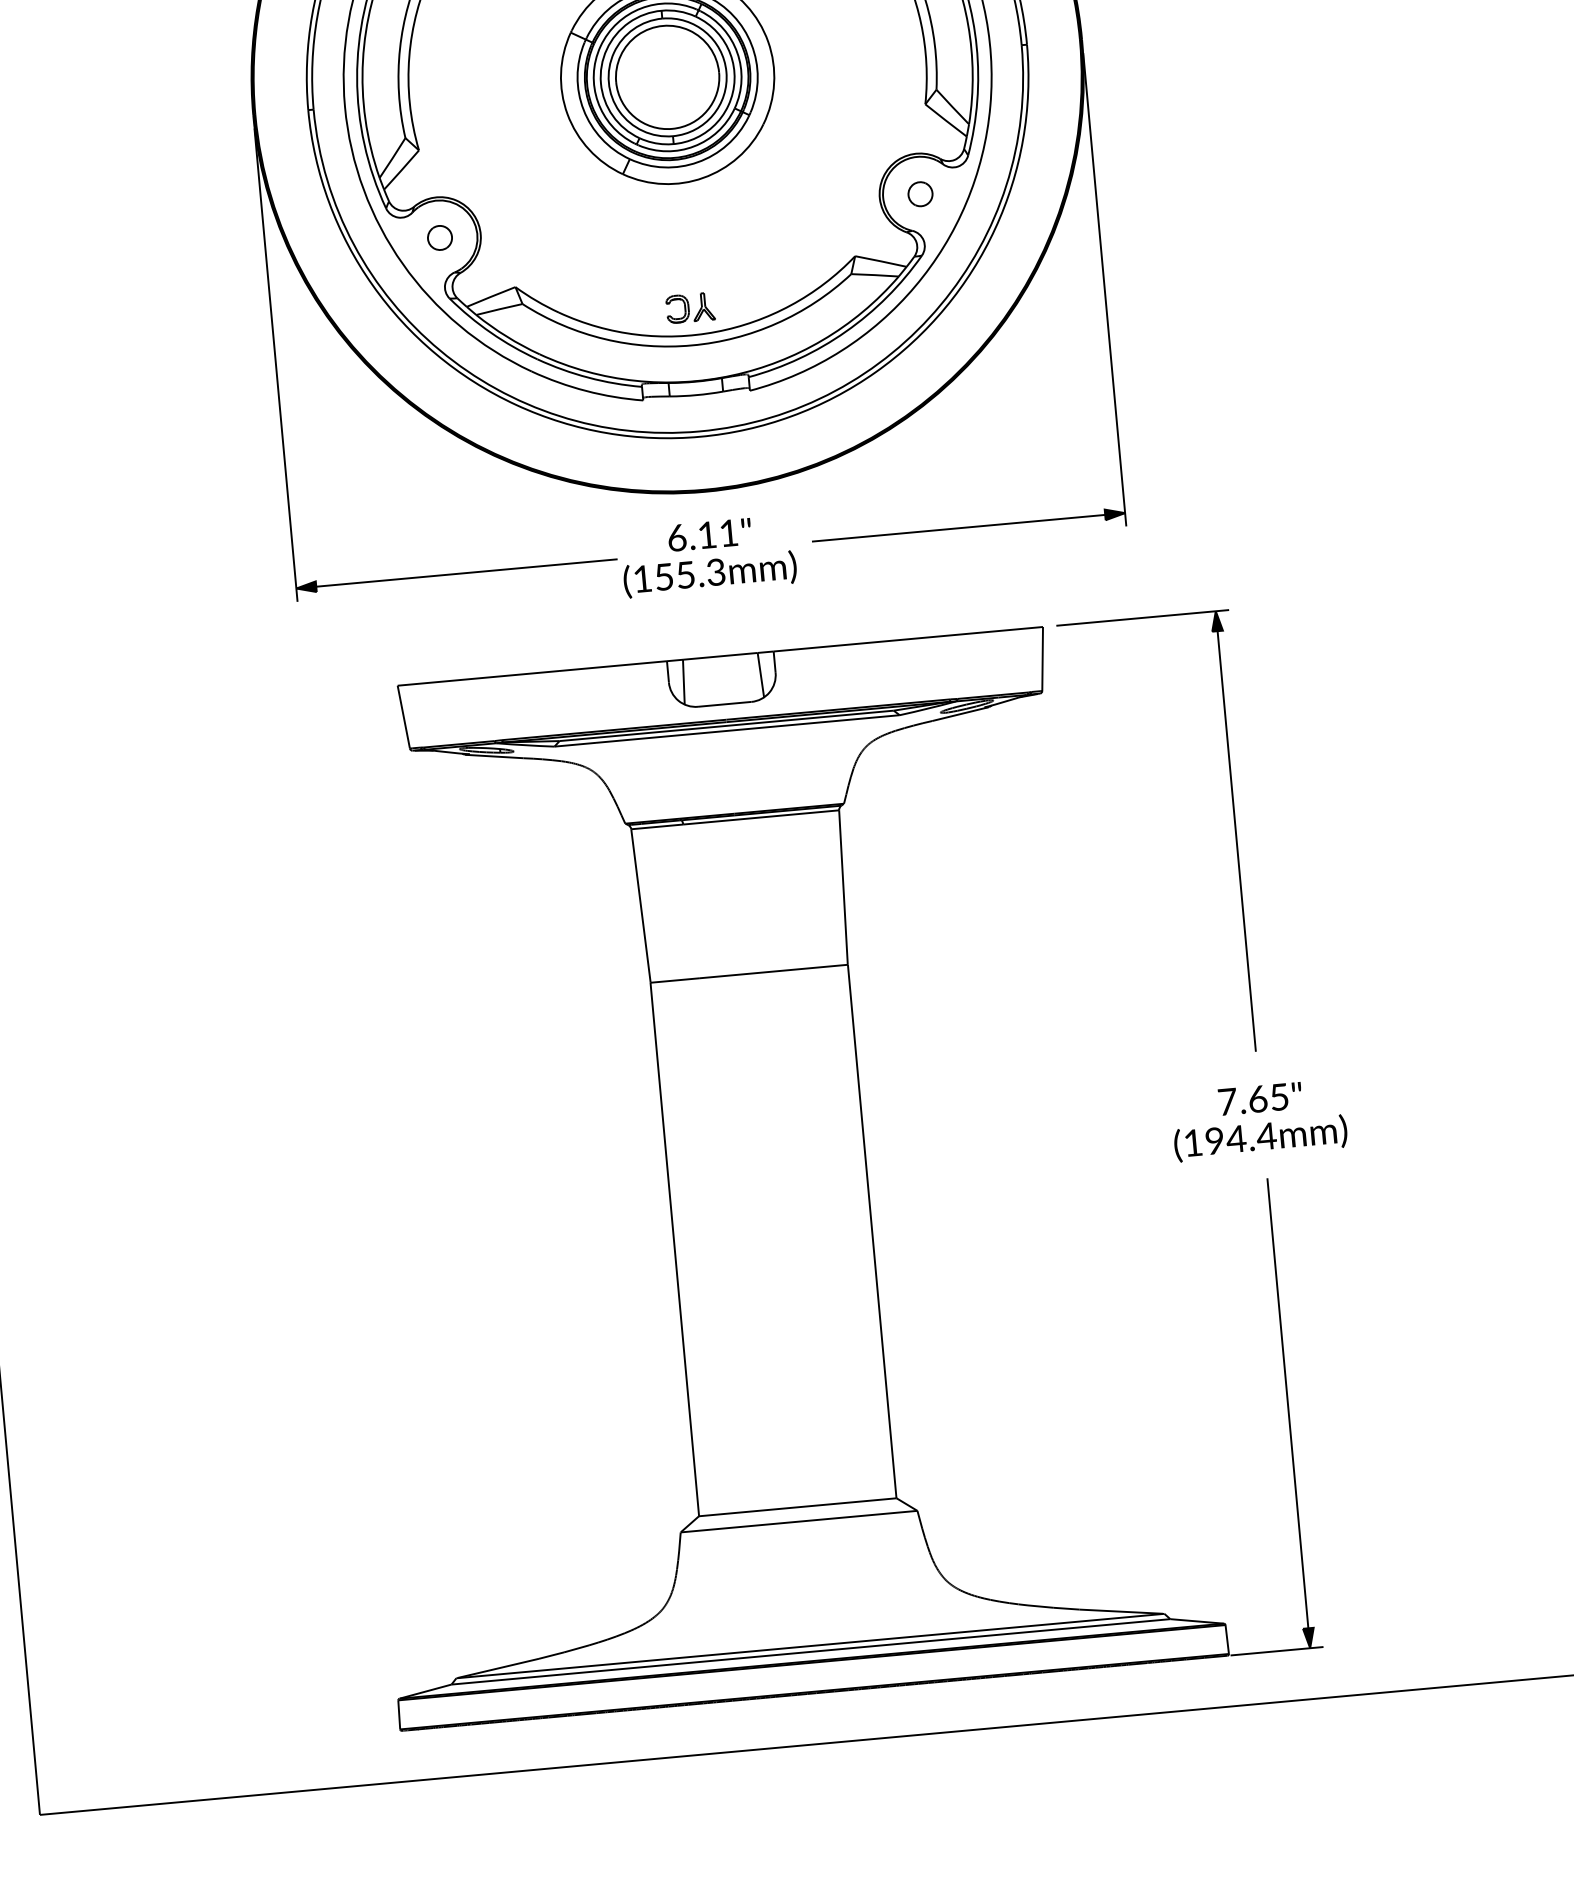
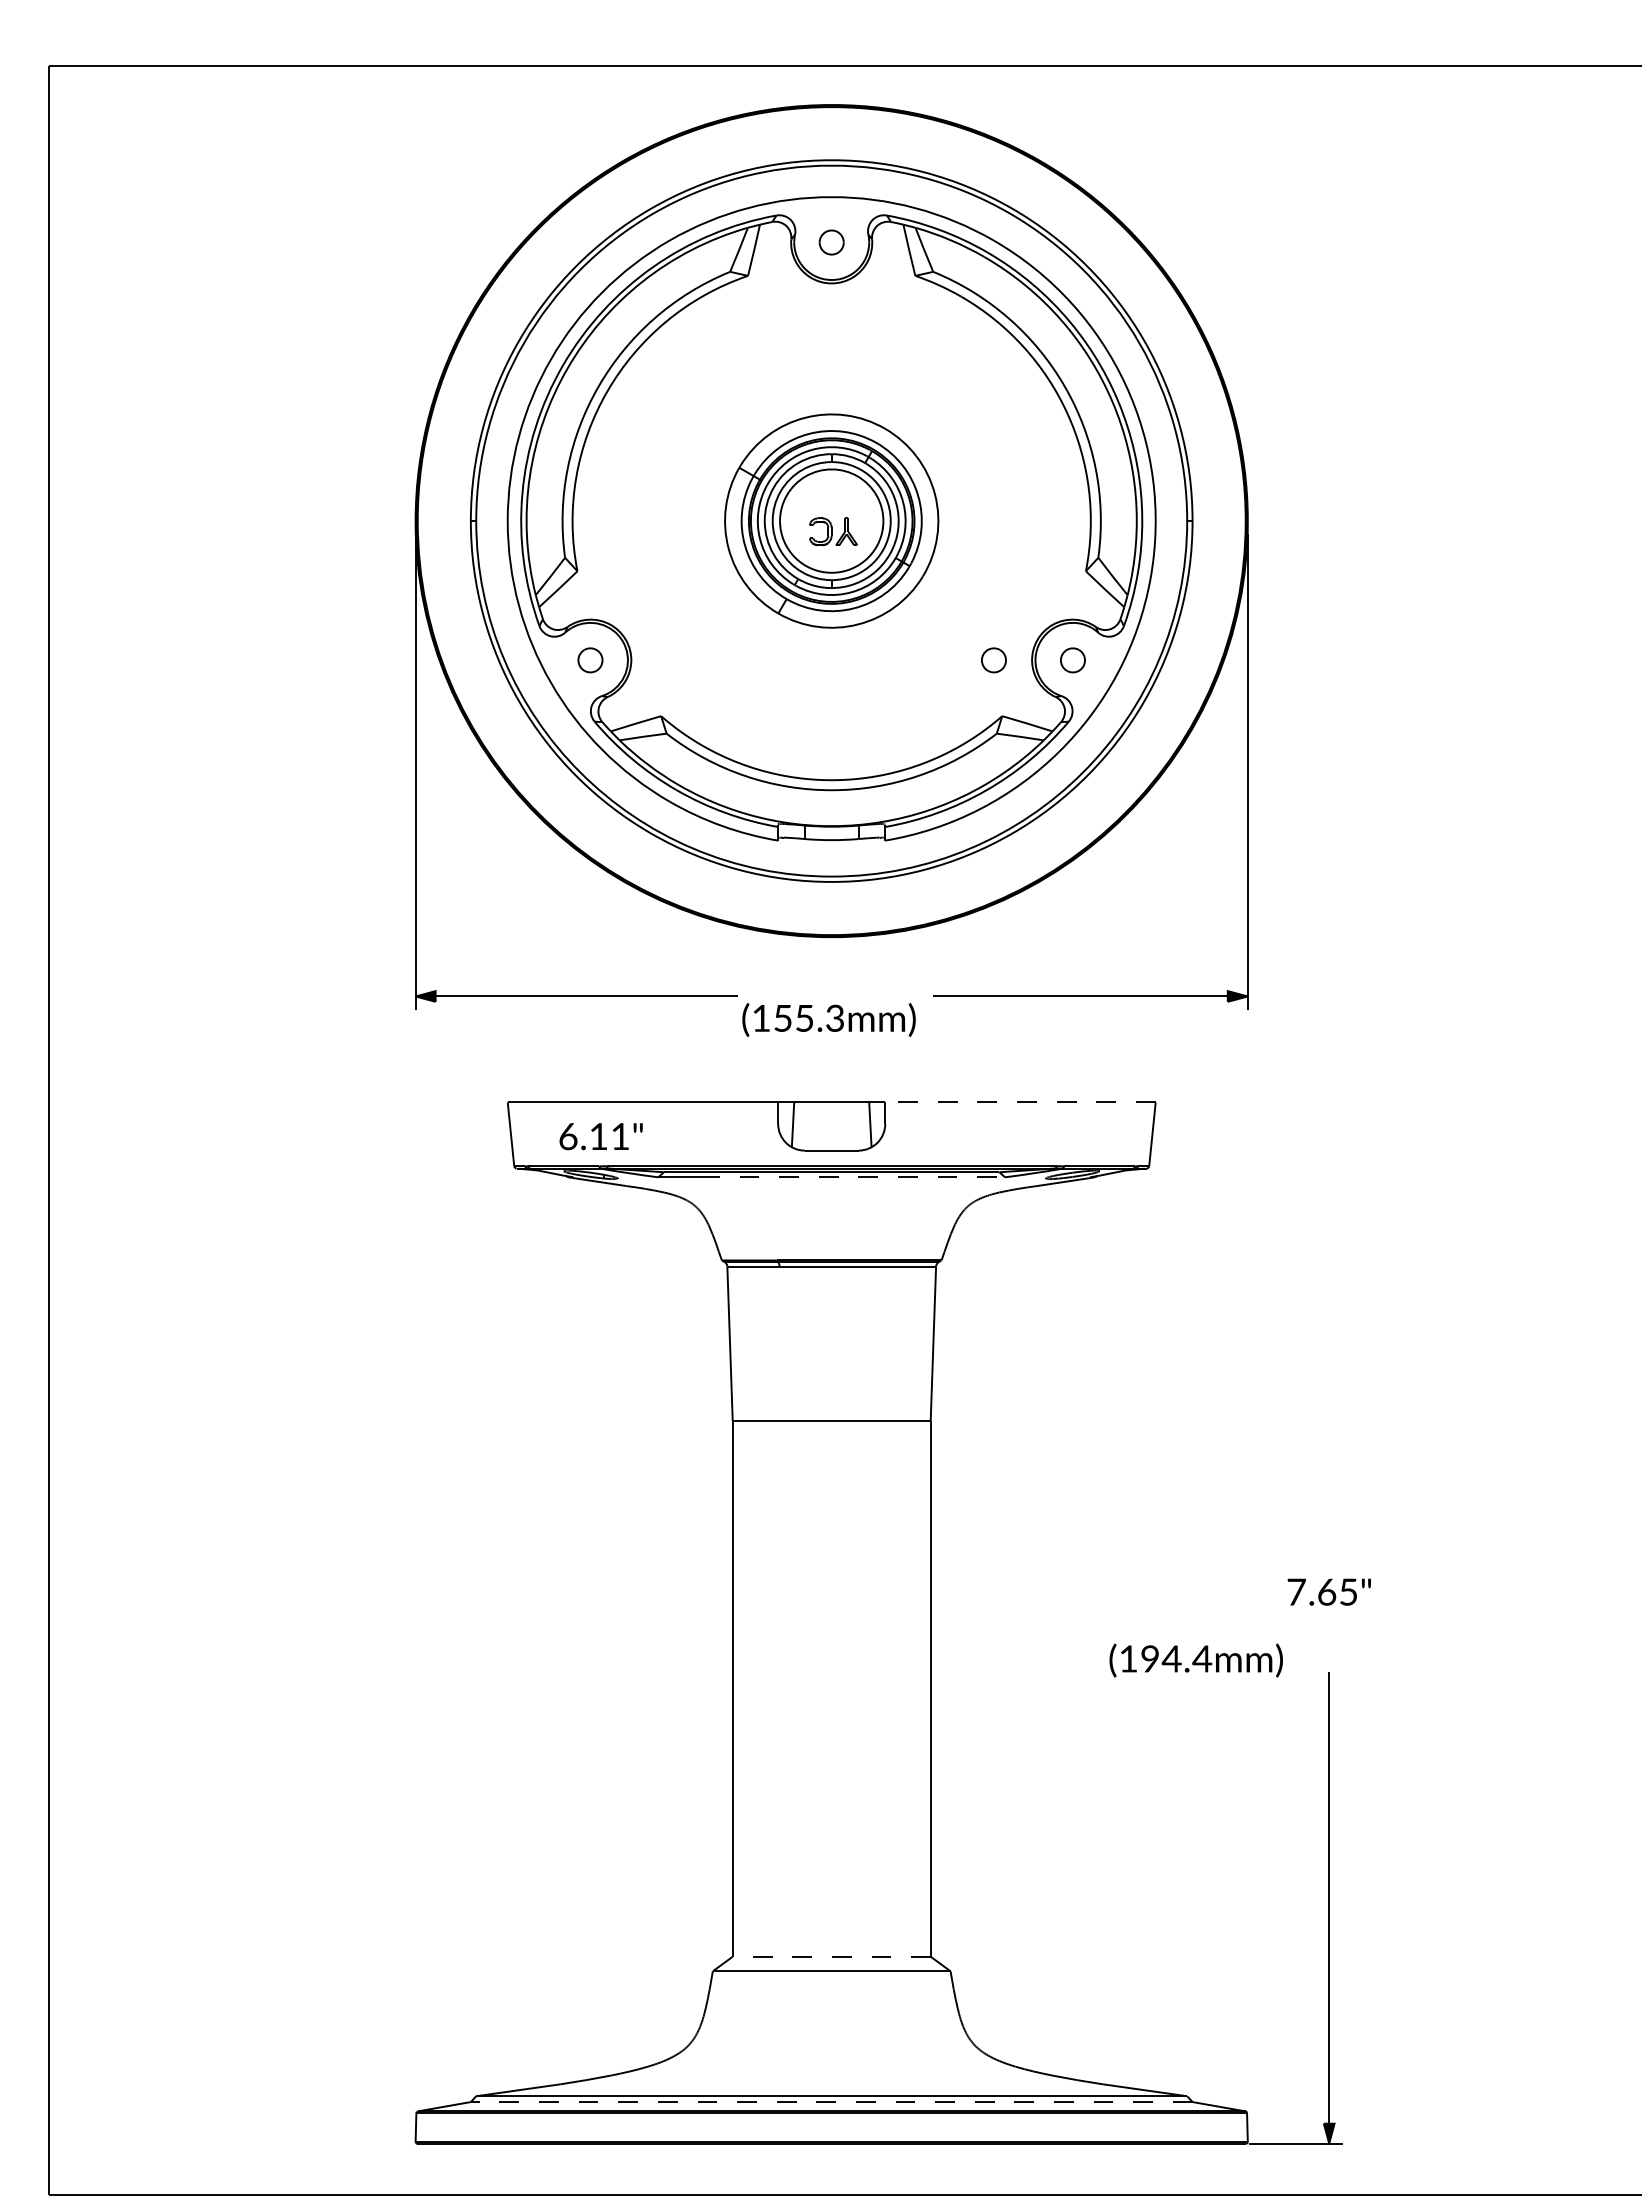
part: (841, 201) -> (993, 660), added
part: (690, 307) -> (833, 531), moved
text: (709, 534) -> (600, 1136), moved
line: (907, 639) -> (1019, 1102), solid -> dashed
line: (748, 729) -> (853, 1177), solid -> dashed
part: (1235, 830) -> (1328, 1322), removed
text: (1260, 1138) -> (1195, 1660), moved
line: (797, 1506) -> (831, 1956), solid -> dashed
line: (810, 1652) -> (831, 2102), solid -> dashed

